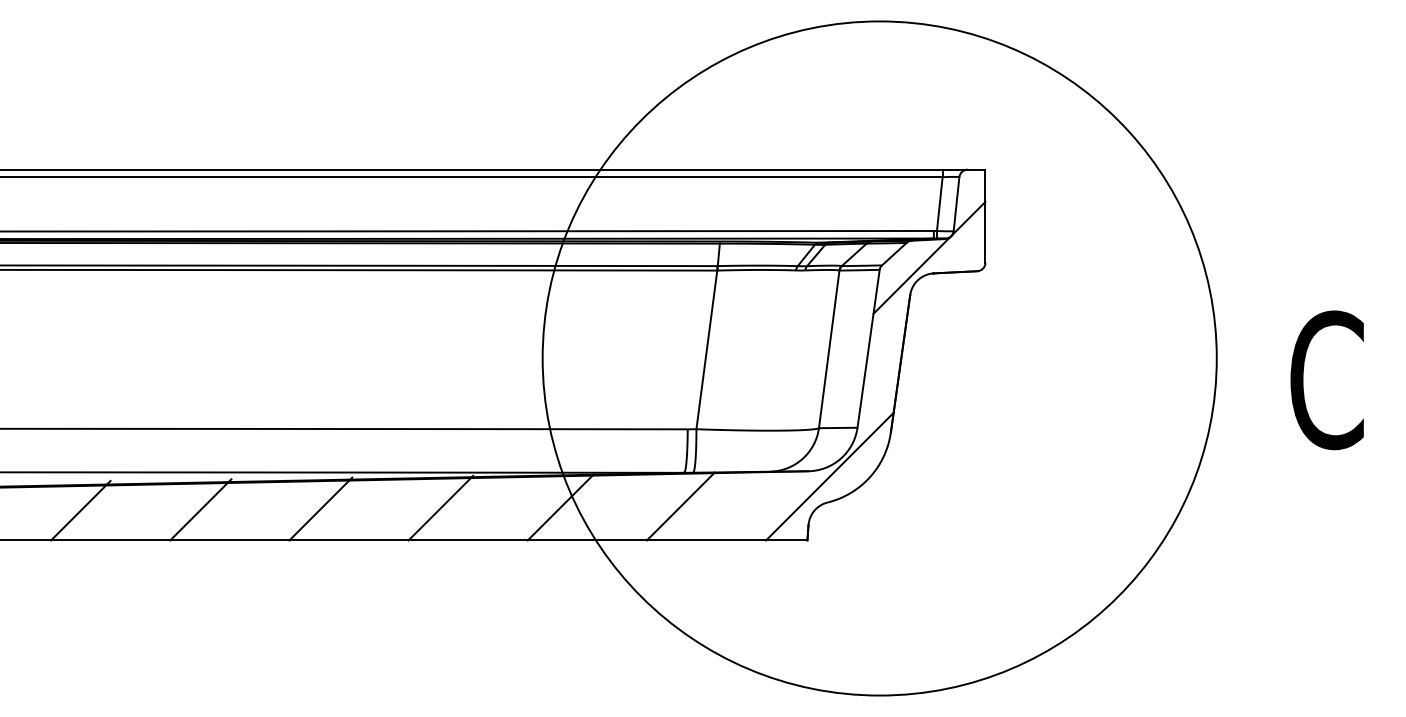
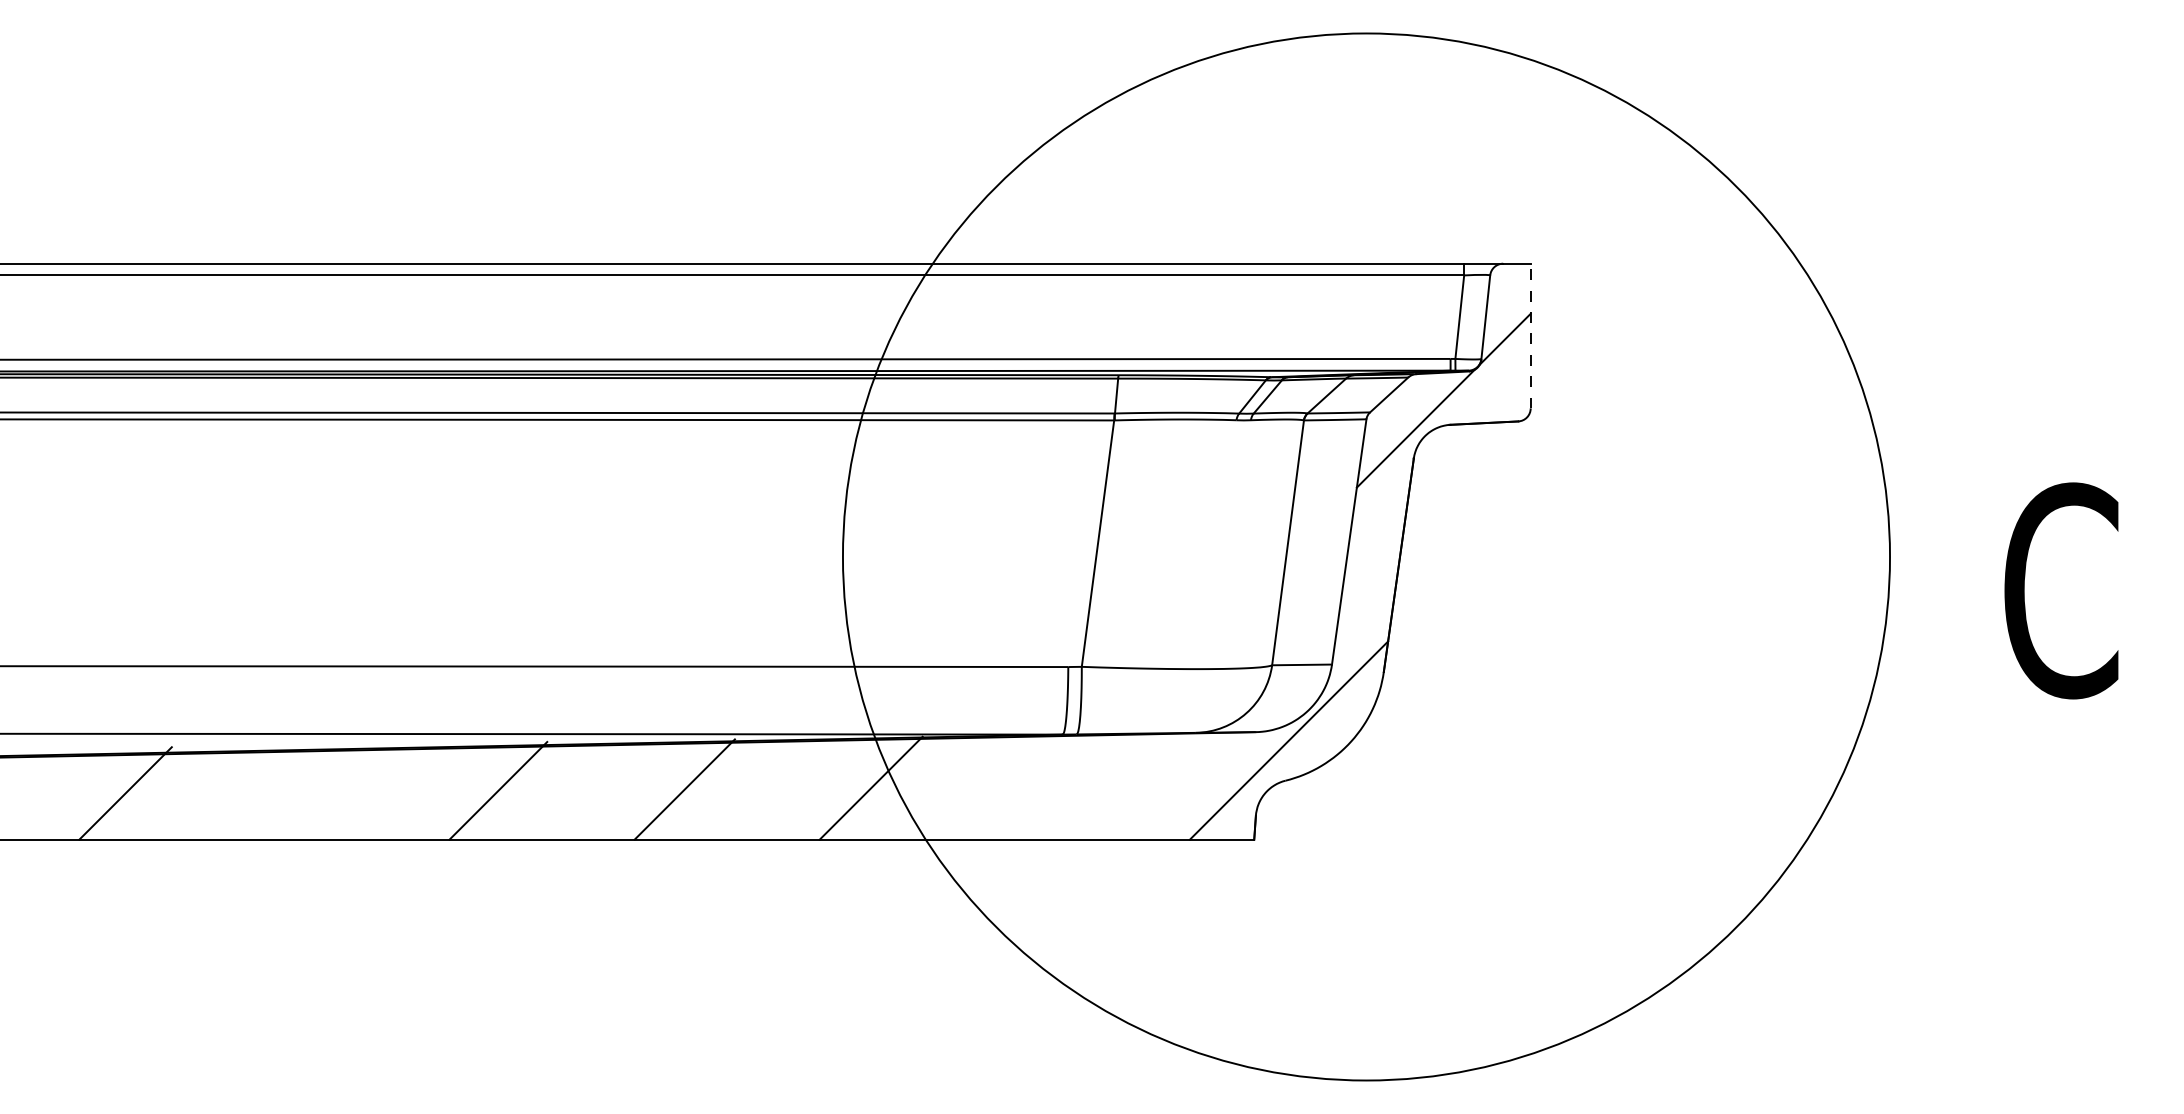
line: (985, 216) -> (1530, 336), solid -> dashed
line: (680, 506) -> (1057, 786), removed
line: (200, 509) -> (311, 791), removed

